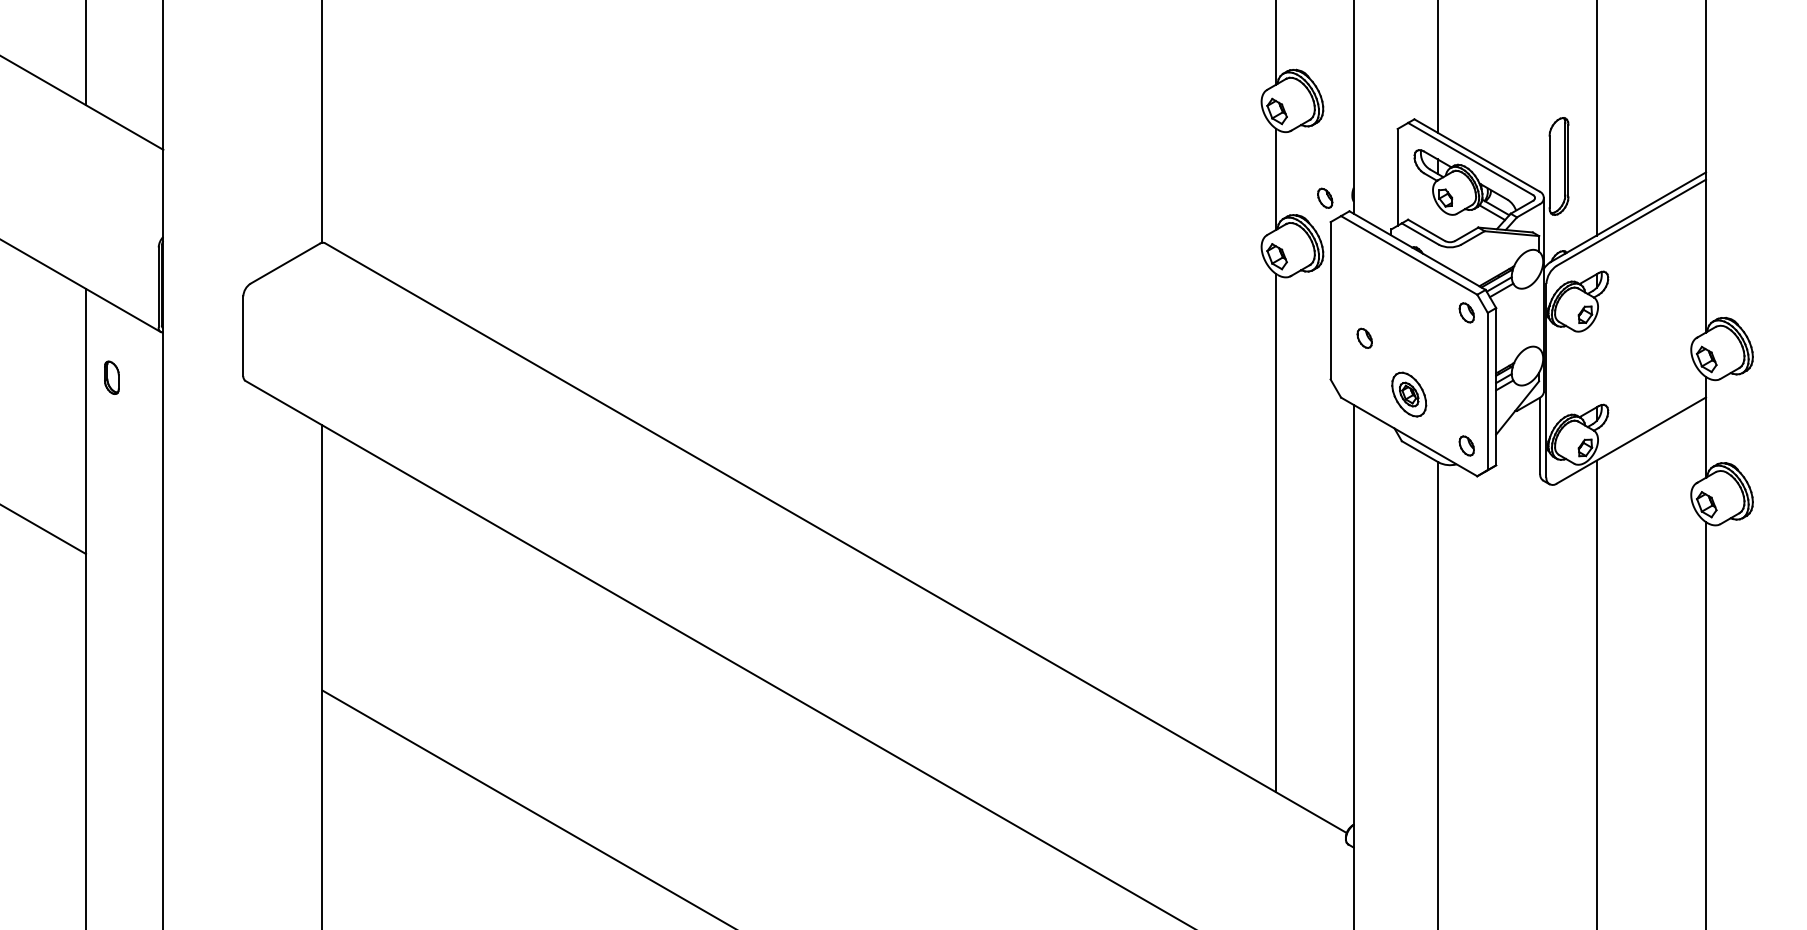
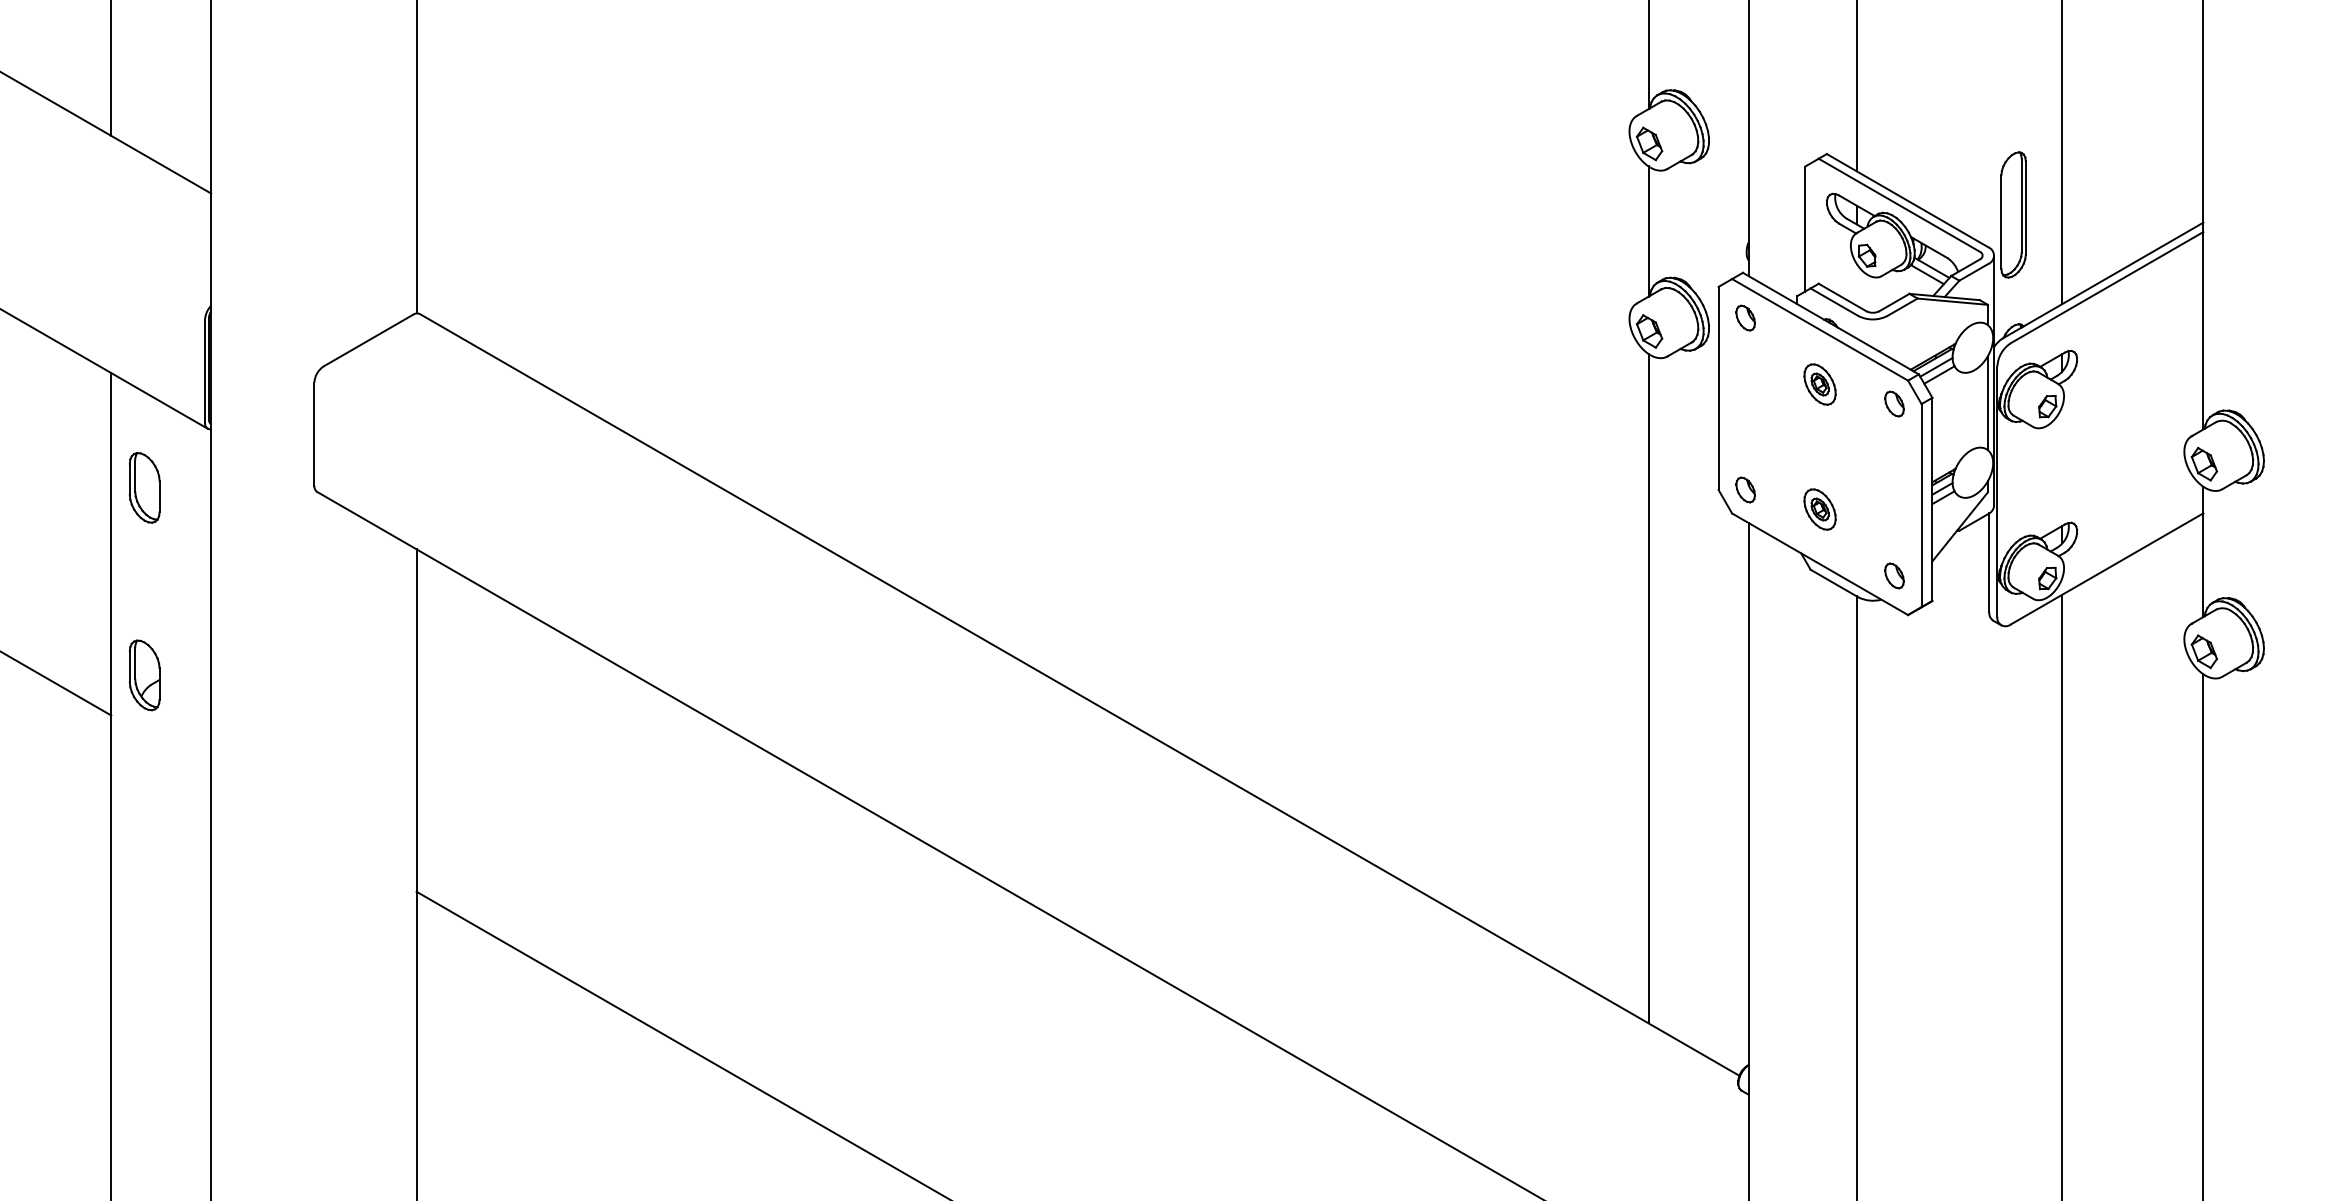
part: (1325, 197) -> (1745, 317), moved
part: (1408, 297) -> (1819, 384), added
line: (1538, 312) -> (1987, 403), added
part: (1364, 338) -> (1745, 489), moved
part: (111, 377) -> (144, 487), size x1.67
part: (1408, 394) -> (1819, 509), size x0.71
part: (111, 523) -> (144, 675), added

